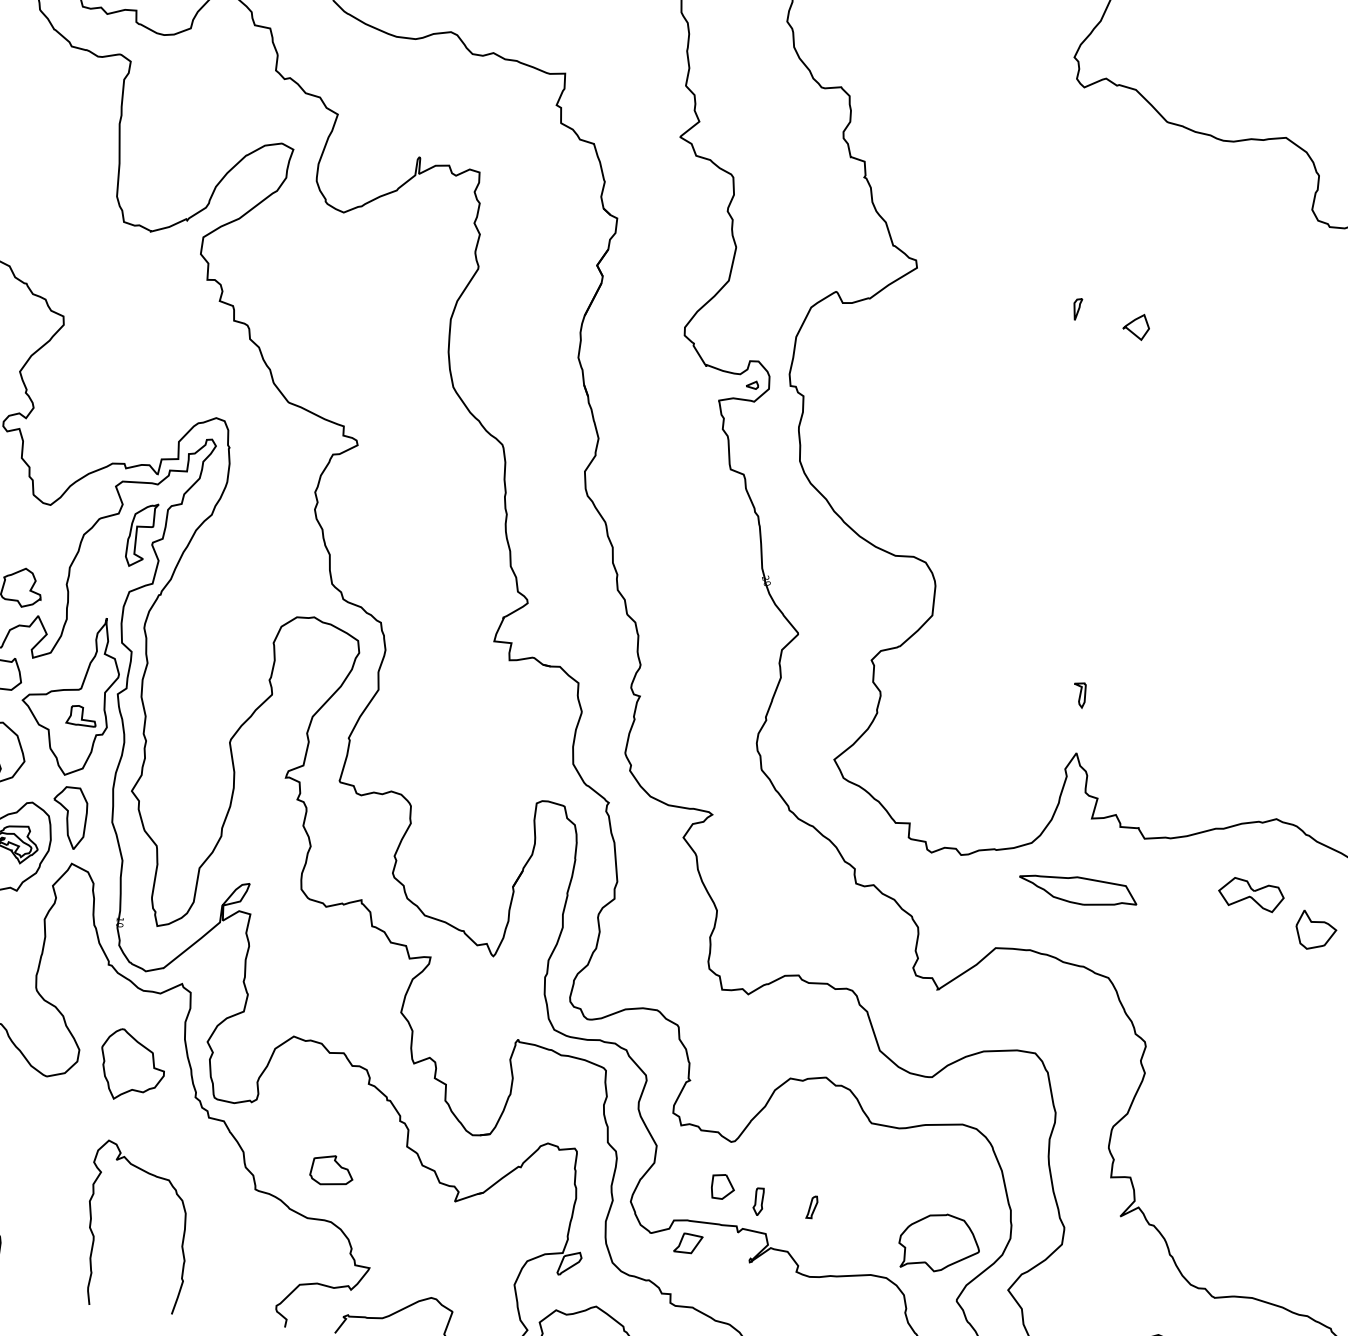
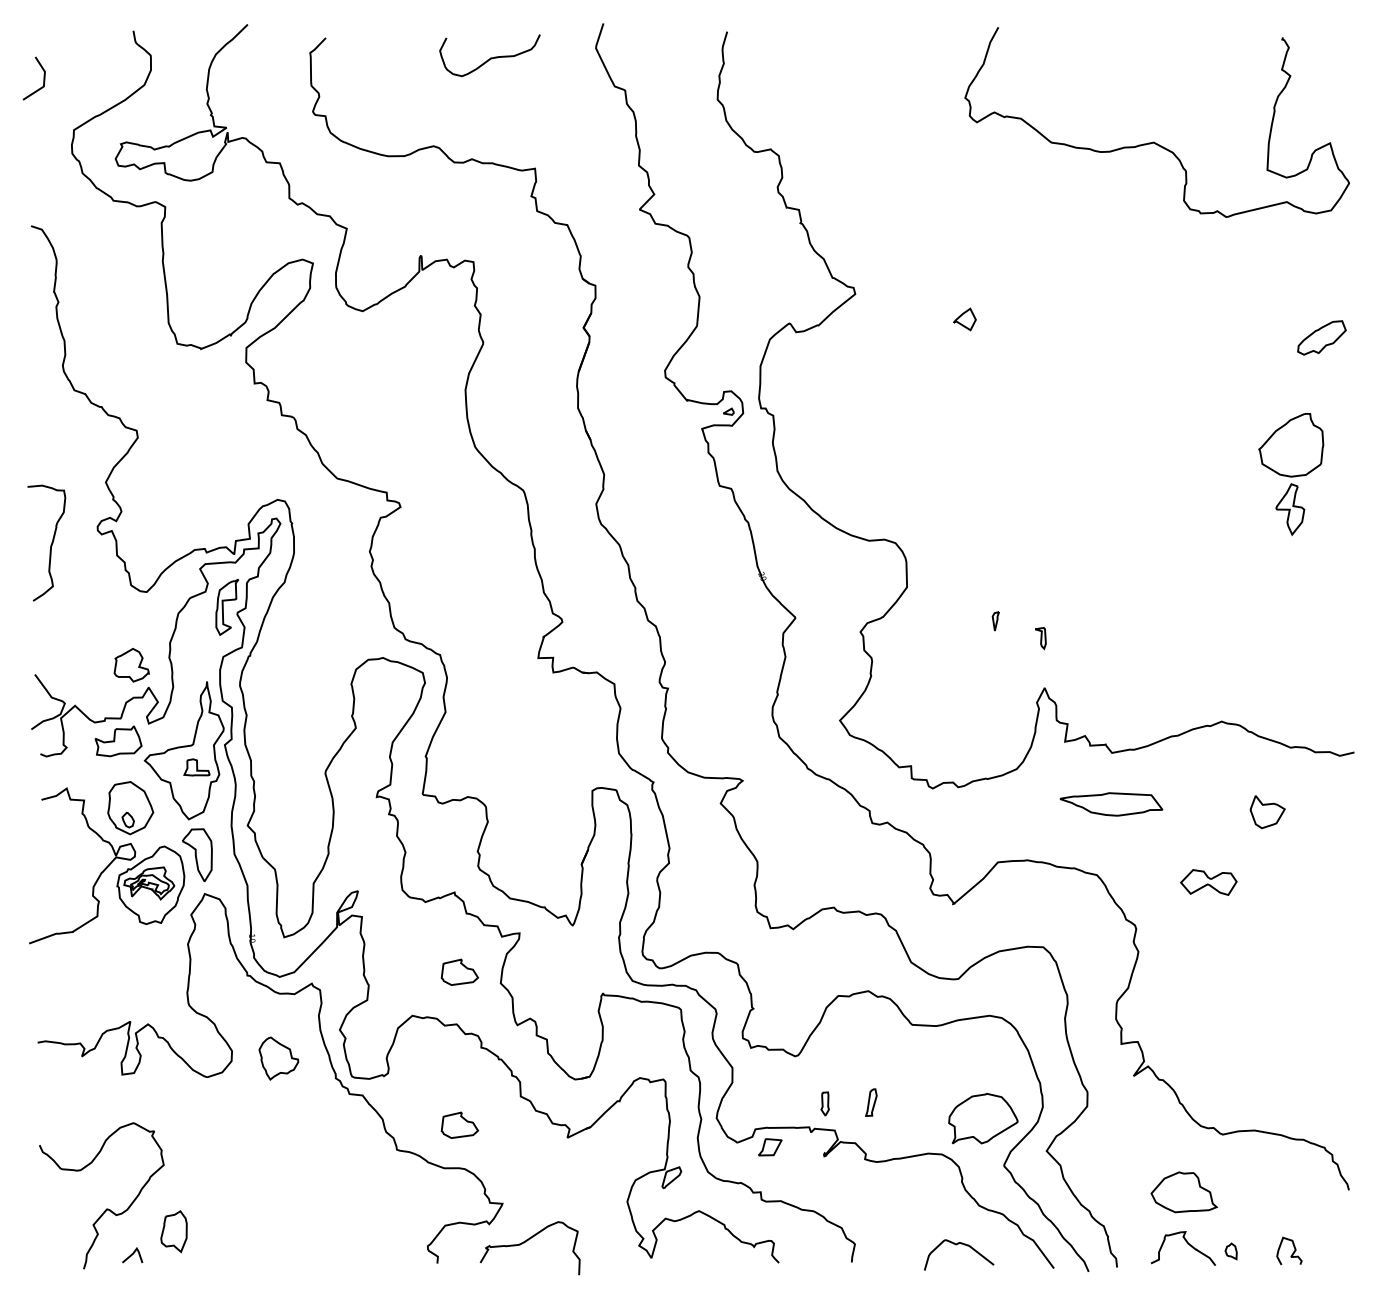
part: (1076, 309) -> (995, 621), moved
part: (1135, 326) -> (964, 319), moved
part: (1078, 890) -> (1111, 804), moved
part: (1250, 894) -> (1208, 882), moved
part: (355, 992) -> (459, 971), added
part: (132, 1065) -> (278, 1058), size x0.7
part: (723, 1187) -> (793, 1095), removed
part: (811, 1206) -> (870, 1102), size x1.4
curve: (94, 1235) -> (265, 1206), removed

